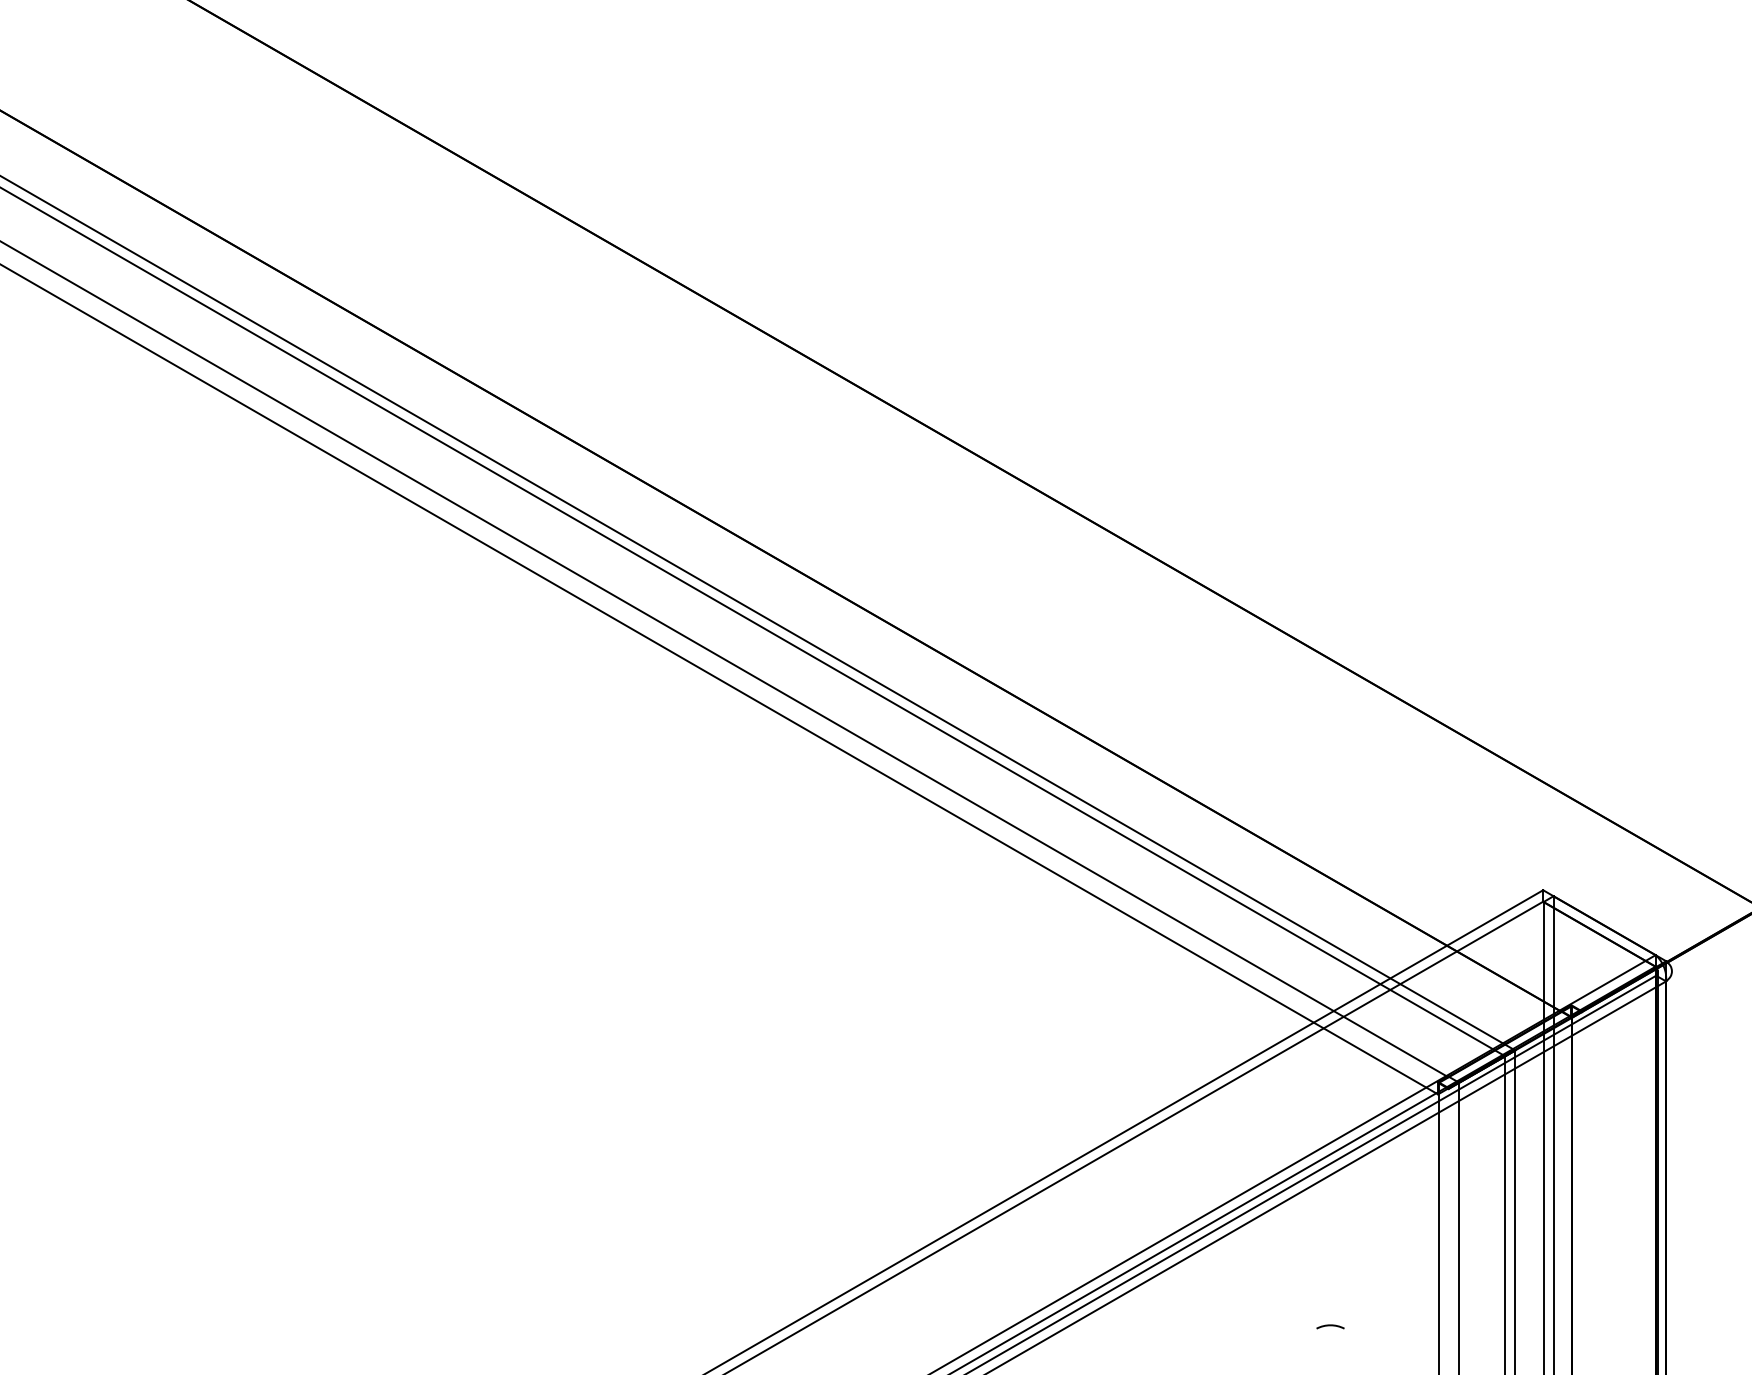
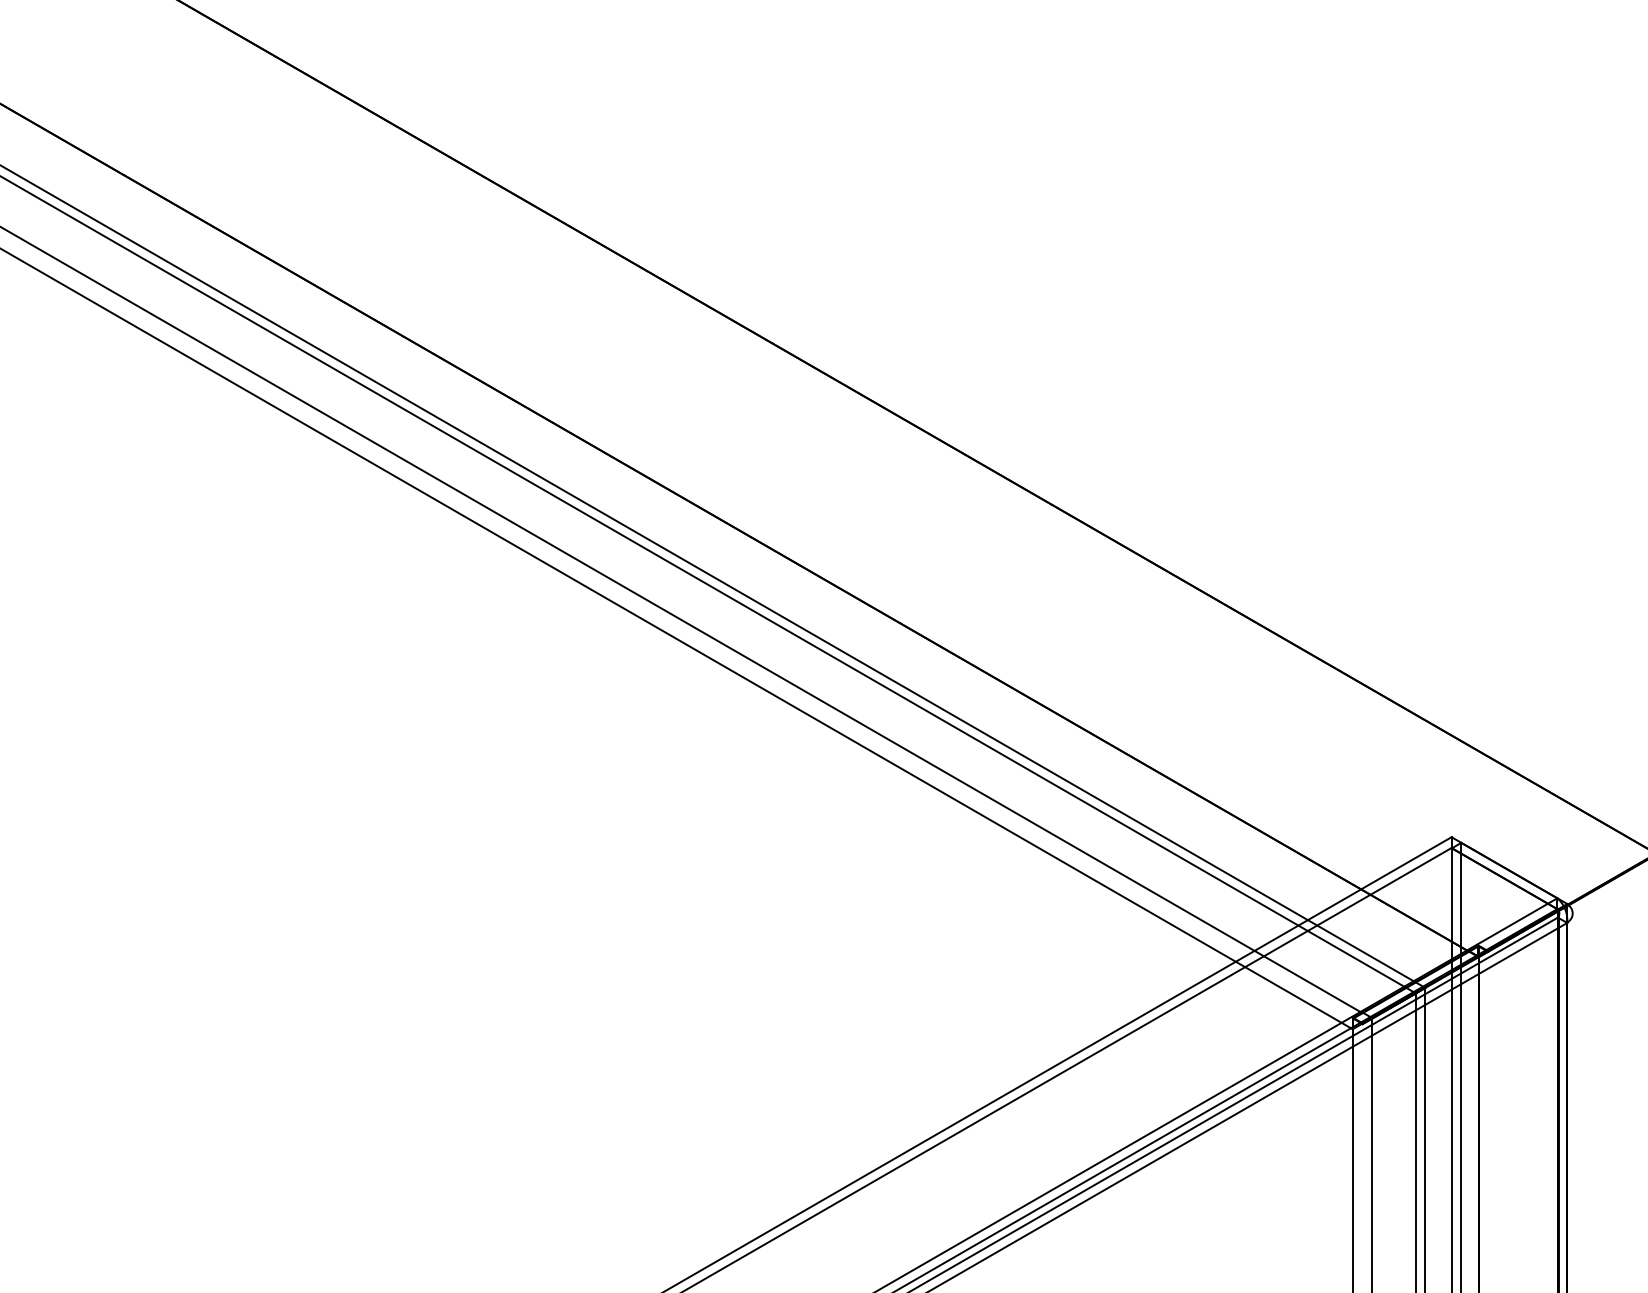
arc: (1330, 1326) -> (1251, 1247), removed

